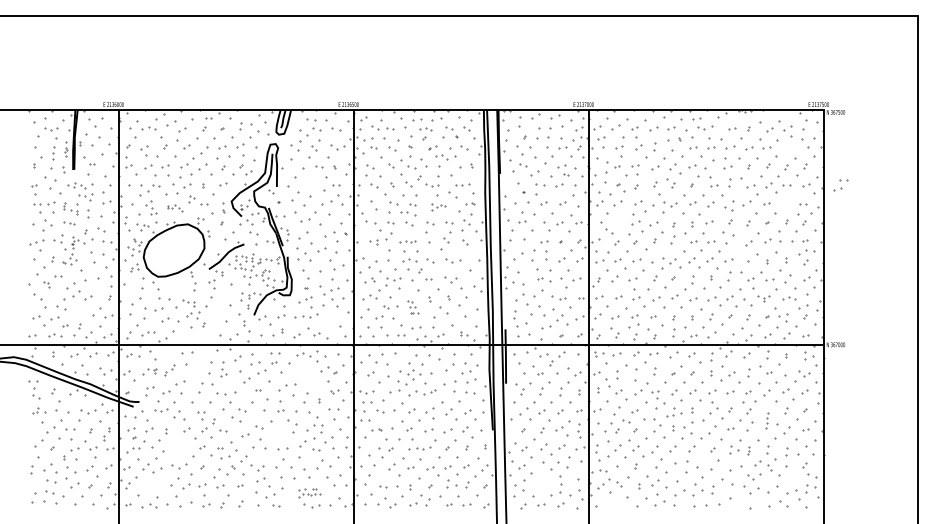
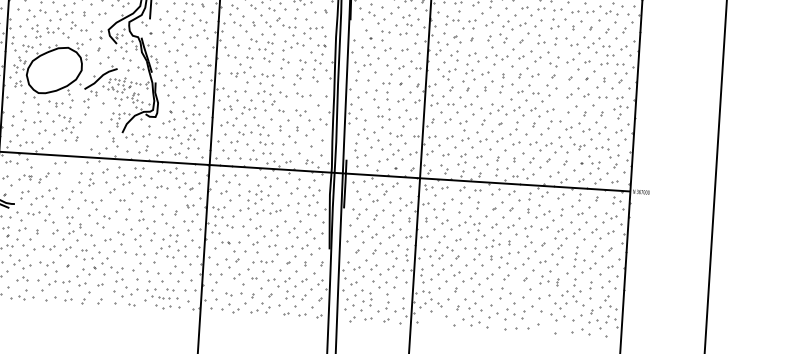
part: (789, 147) -> (610, 12), added
part: (309, 180) -> (179, 15), added
part: (840, 185) -> (607, 60), moved
part: (438, 206) -> (293, 45), size x1.67
part: (174, 208) -> (57, 32), size x1.67
part: (617, 217) -> (453, 65), added
part: (407, 241) -> (263, 75), size x1.43
part: (786, 241) -> (603, 96), size x0.62
part: (177, 287) -> (55, 103), added
part: (413, 307) -> (265, 134), size x1.67
part: (327, 320) -> (187, 141), added
part: (301, 372) -> (161, 186), added
part: (767, 420) -> (575, 256), size x1.43
part: (278, 434) -> (137, 241), added
part: (180, 447) -> (49, 247), added
part: (792, 479) -> (594, 310), added
part: (538, 483) -> (367, 299), added
part: (153, 484) -> (22, 278), added
part: (309, 492) -> (161, 294), size x1.67

